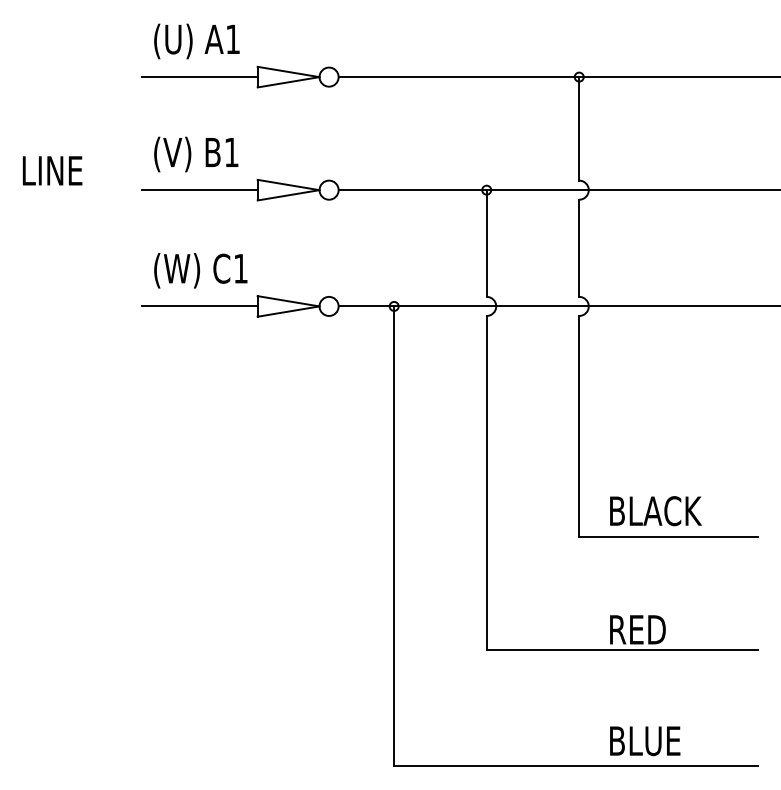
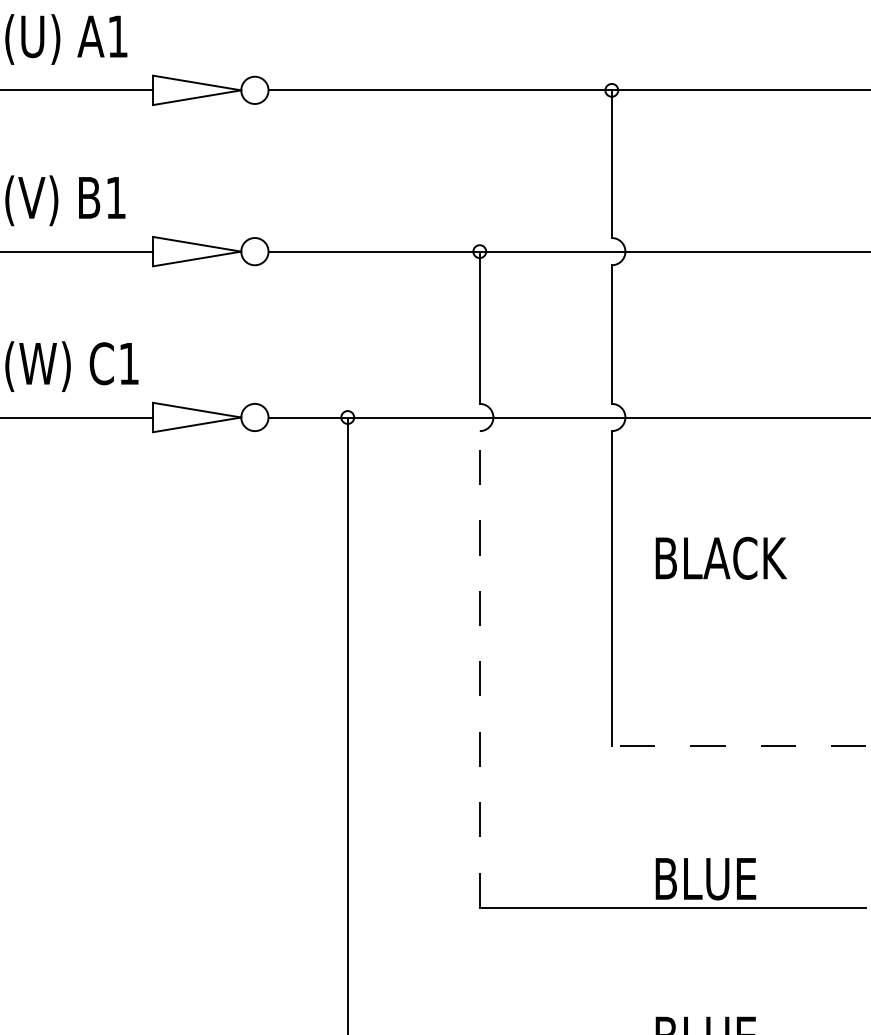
line: (486, 482) -> (479, 668), solid -> dashed
text: (655, 511) -> (720, 558), moved
line: (667, 536) -> (737, 745), solid -> dashed
text: (646, 629) -> (707, 878), RED -> BLUE

